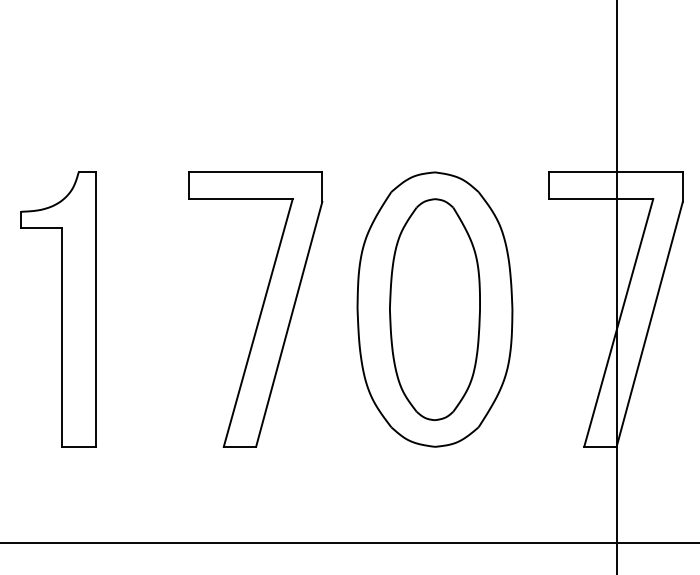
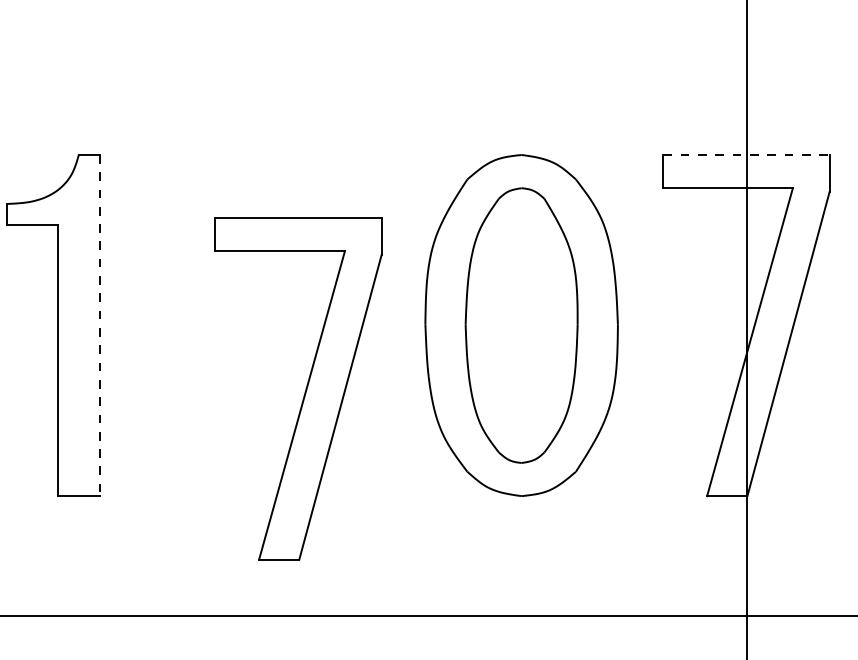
line: (615, 172) -> (746, 155), solid -> dashed
part: (255, 309) -> (298, 388), moved
line: (95, 310) -> (99, 326), solid -> dashed

